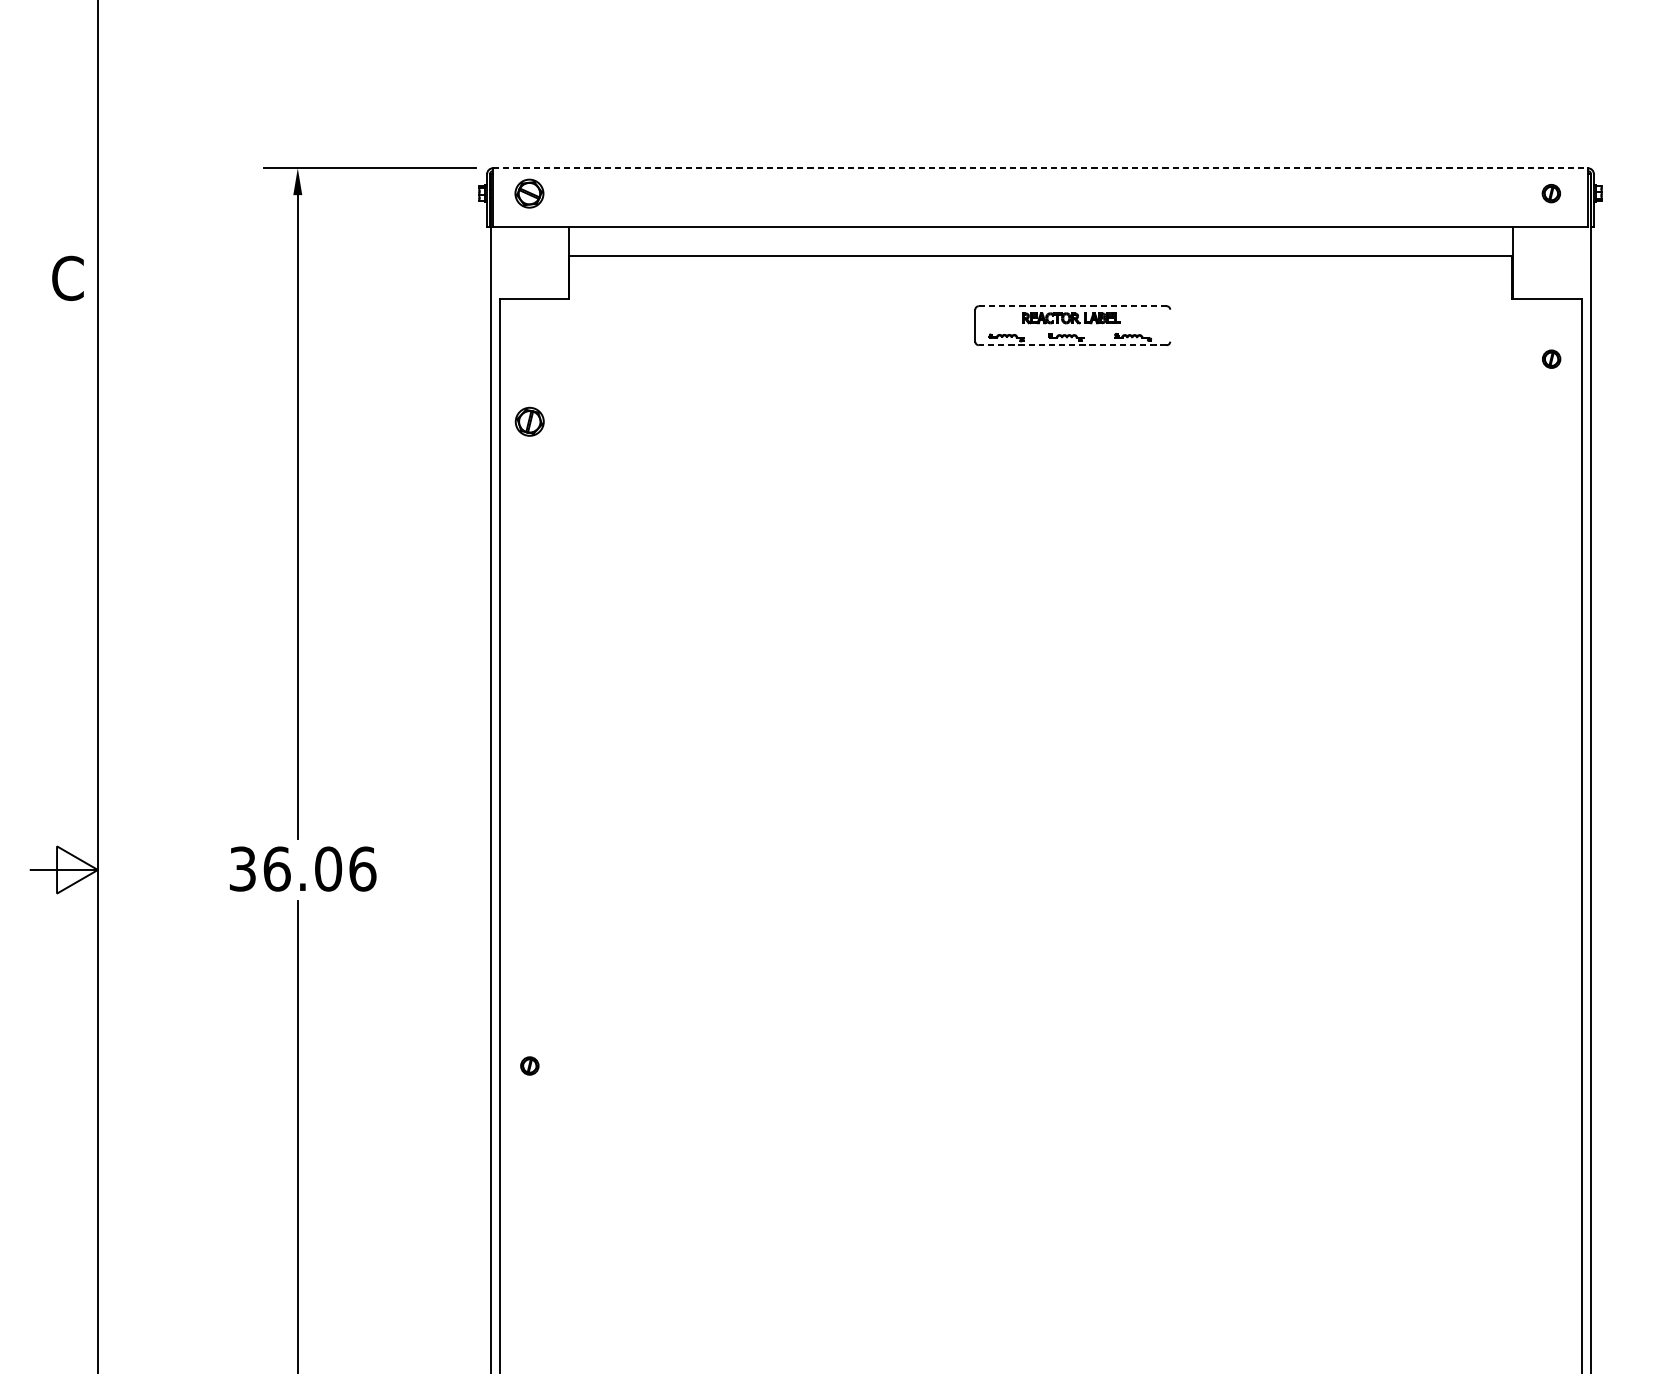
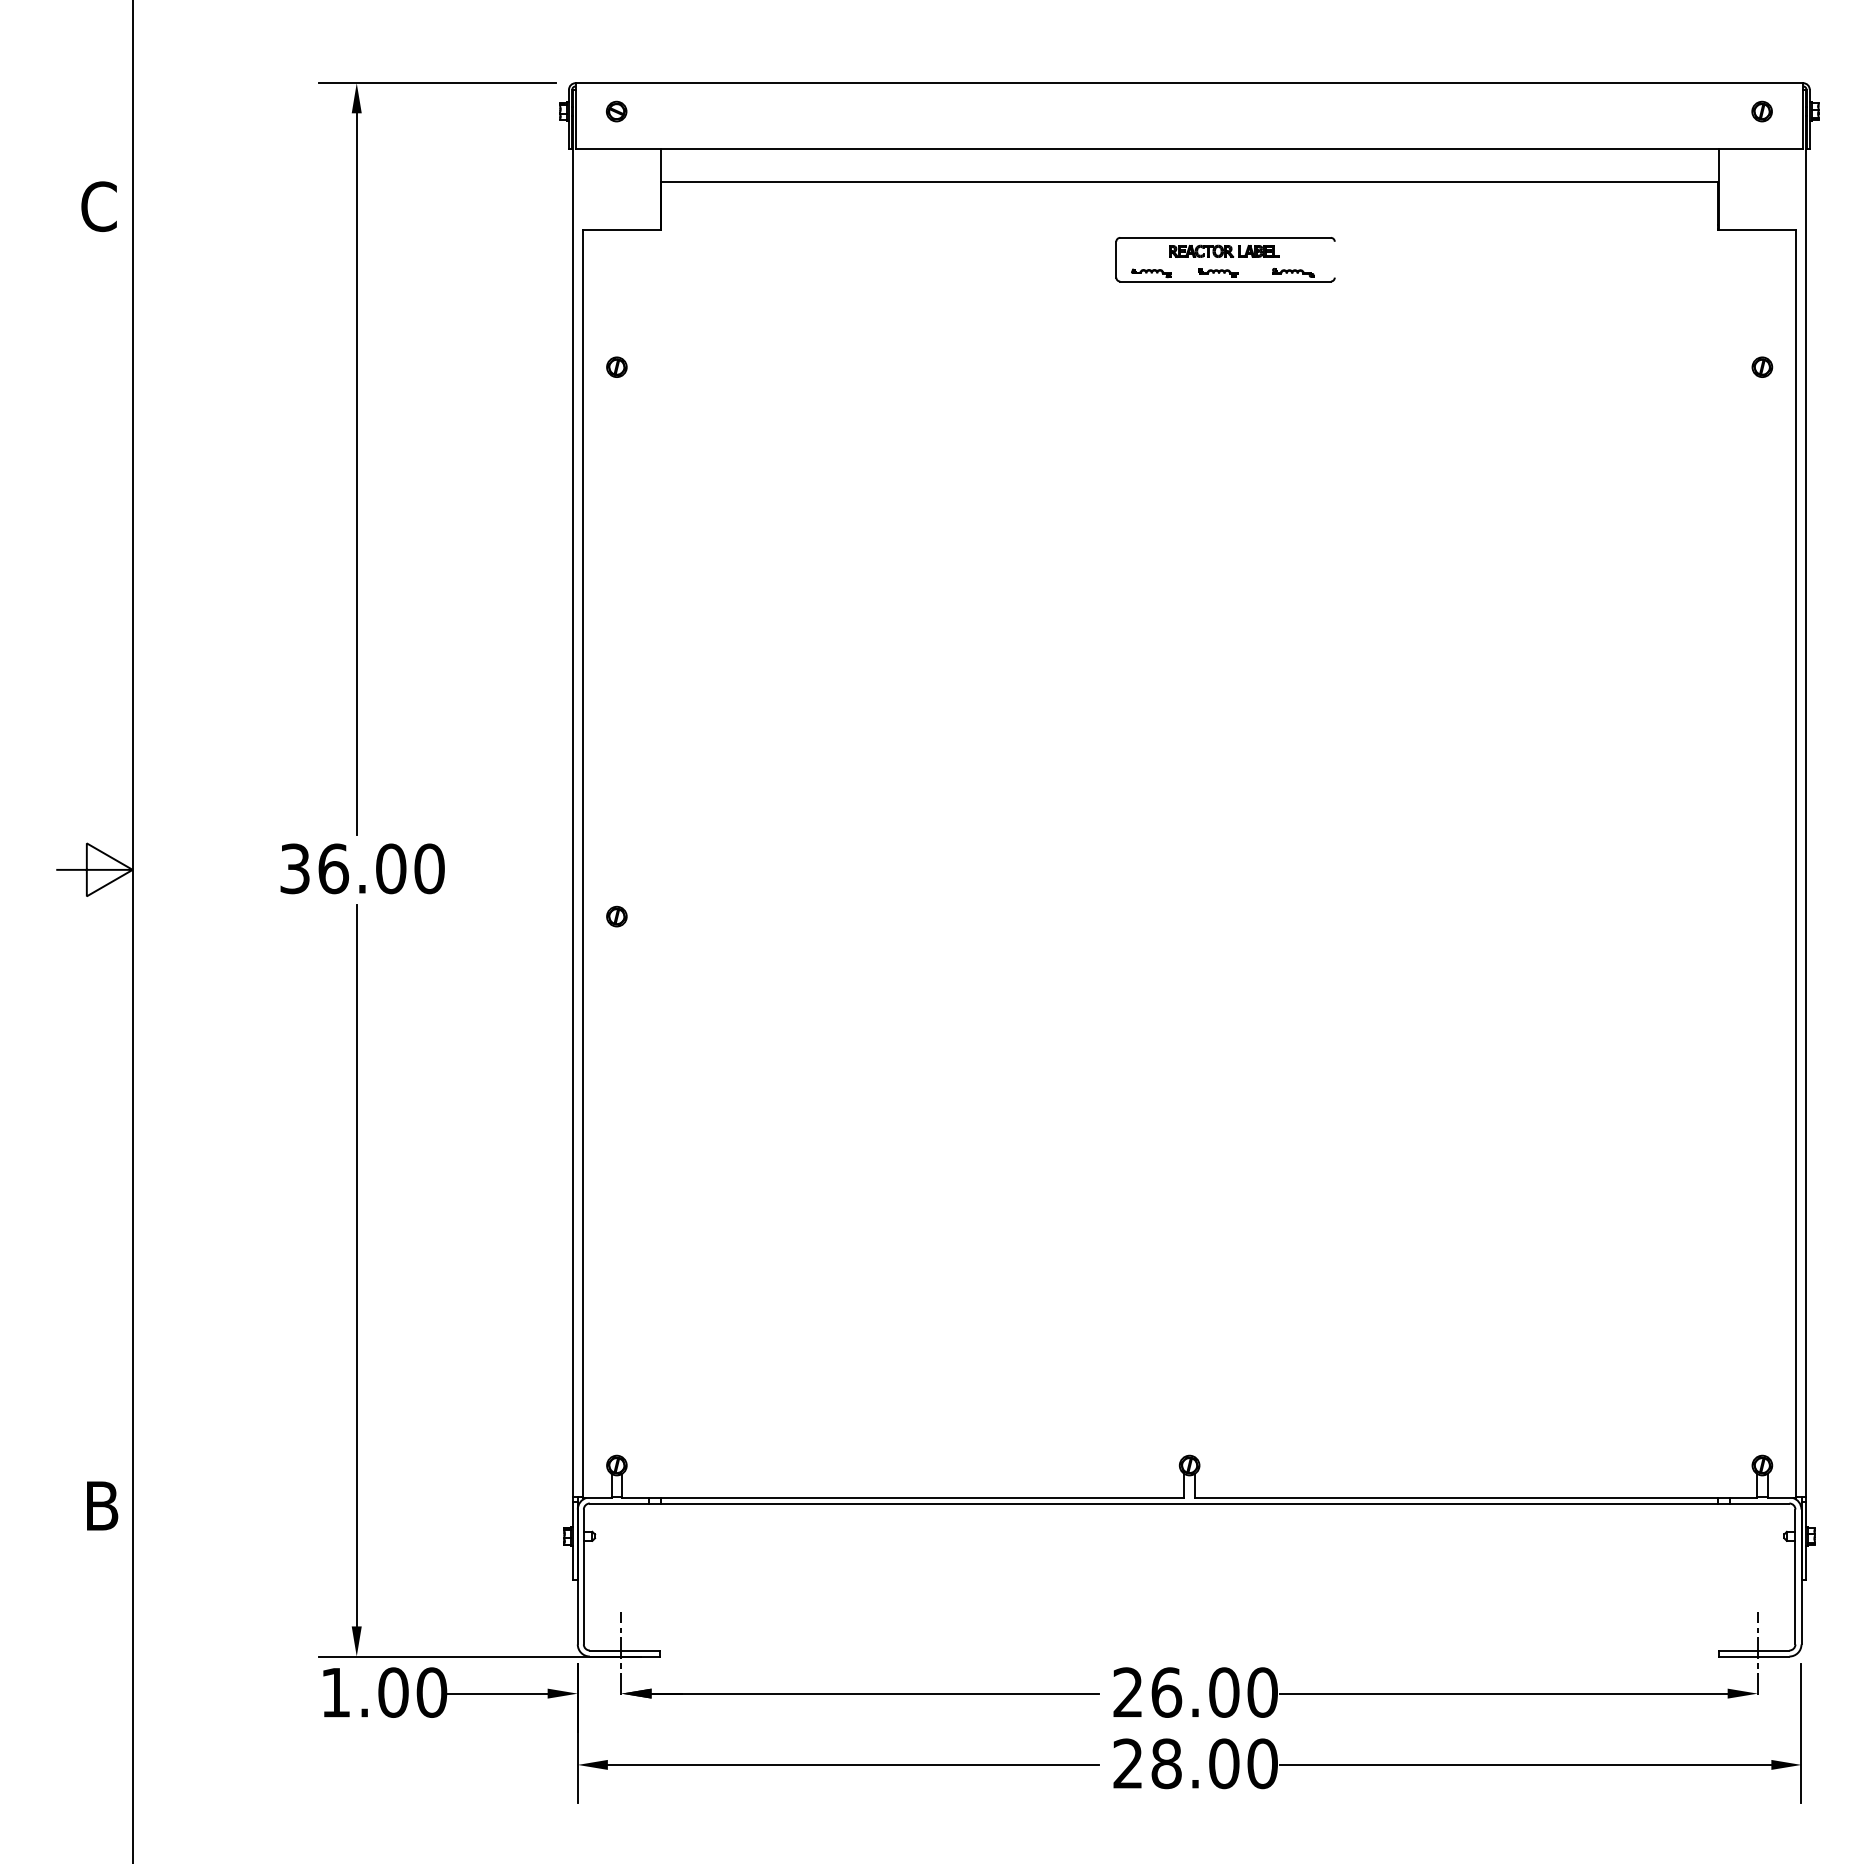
line: (1040, 168) -> (1189, 83), dashed -> solid
part: (529, 193) -> (616, 111), size x0.62
line: (1073, 305) -> (1226, 237), dashed -> solid
line: (1072, 345) -> (1225, 281), dashed -> solid
part: (1551, 358) -> (1762, 366), moved
part: (529, 420) -> (616, 366), size x0.62
text: (362, 868) -> (429, 868), 36.06 -> 36.00
part: (529, 1065) -> (616, 916), moved

